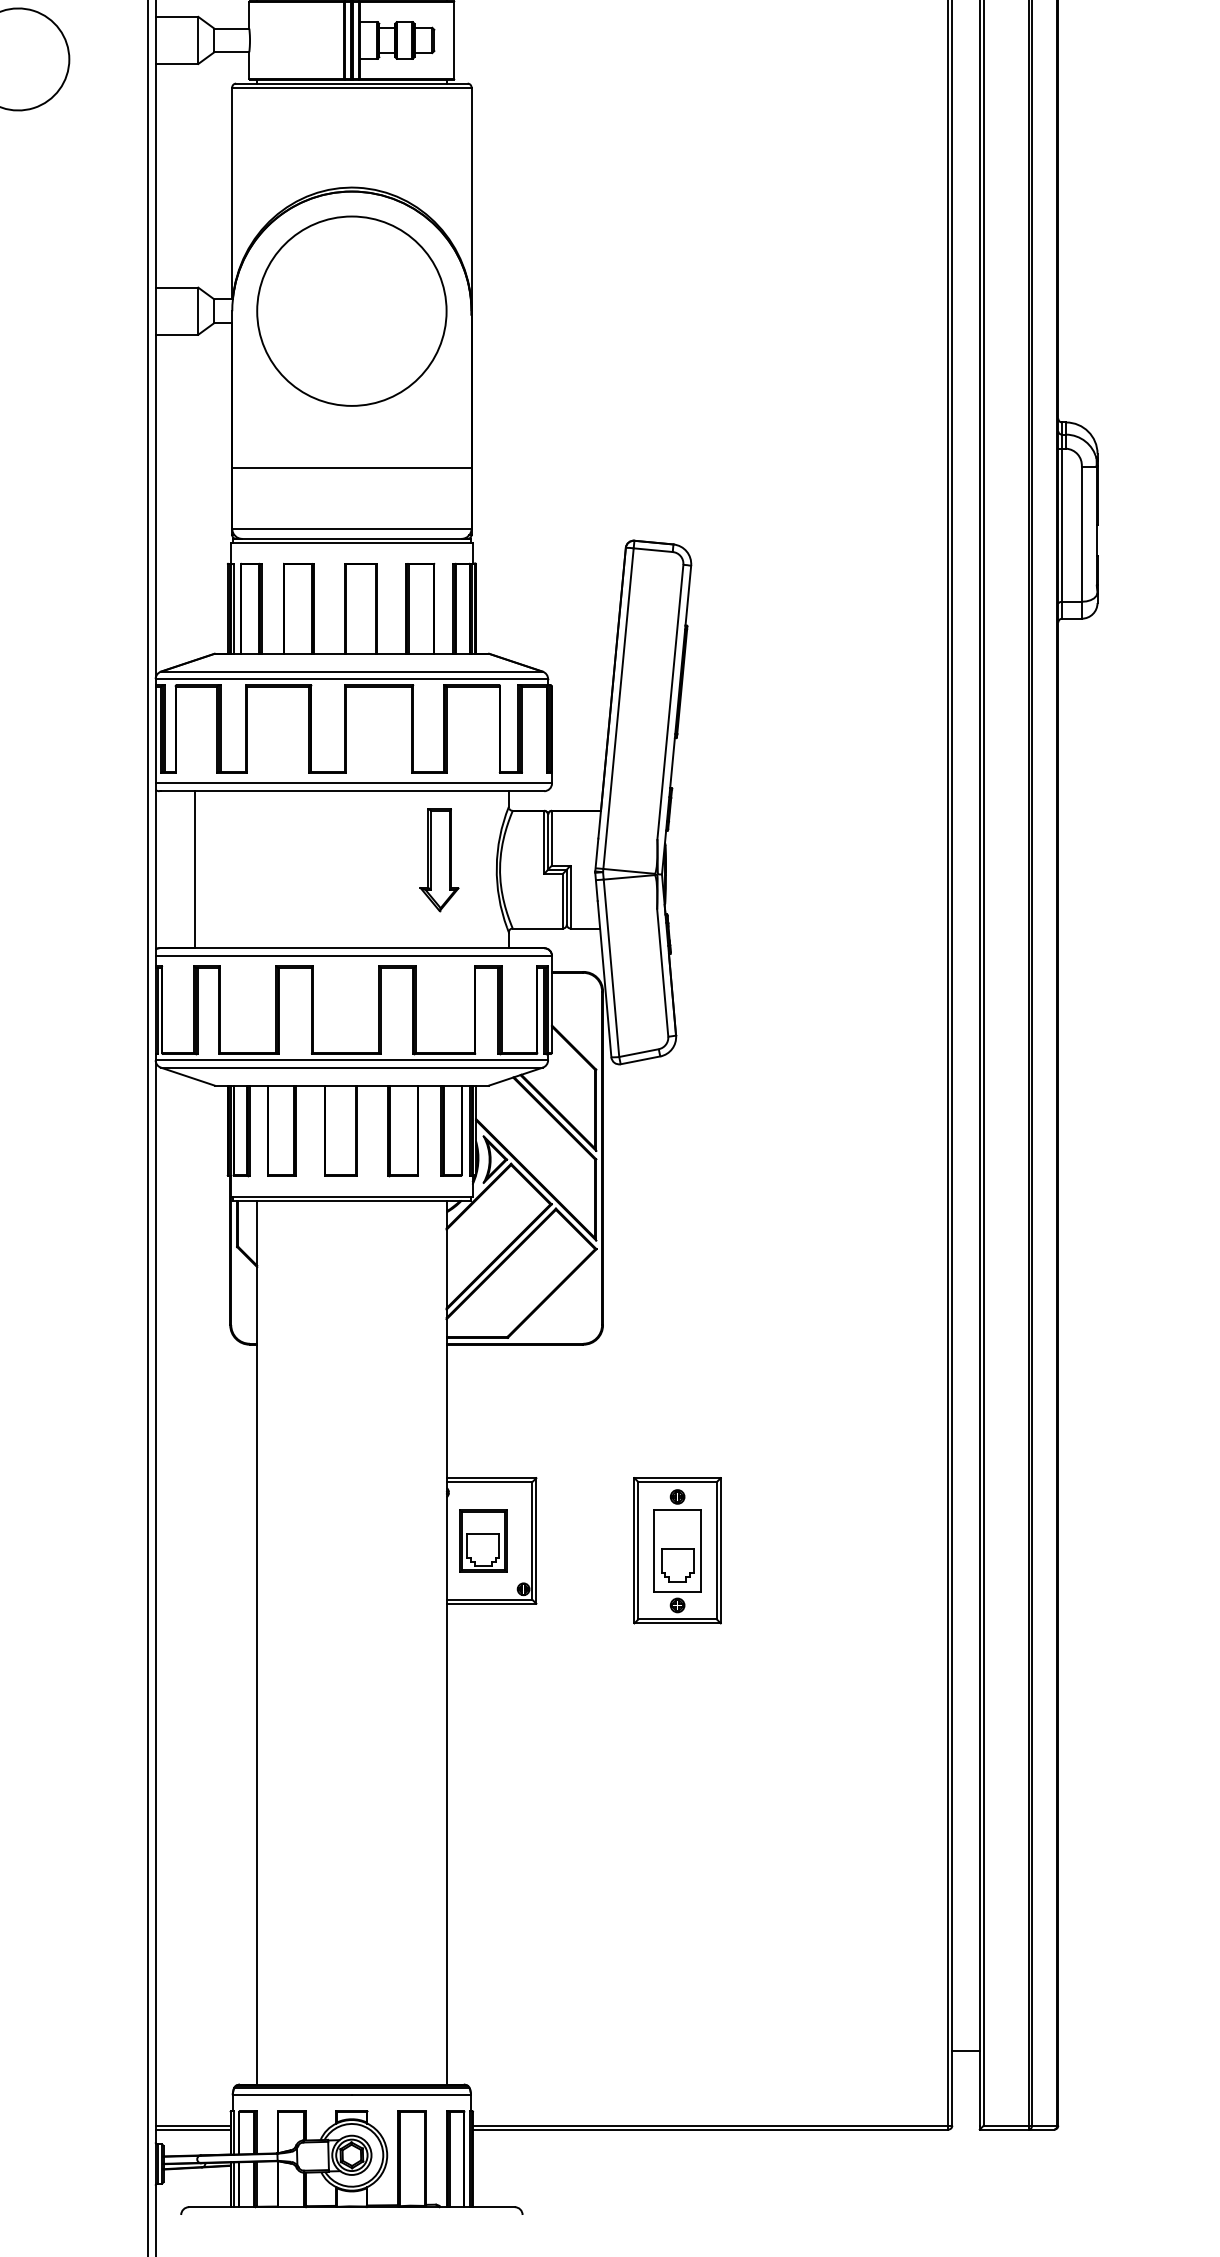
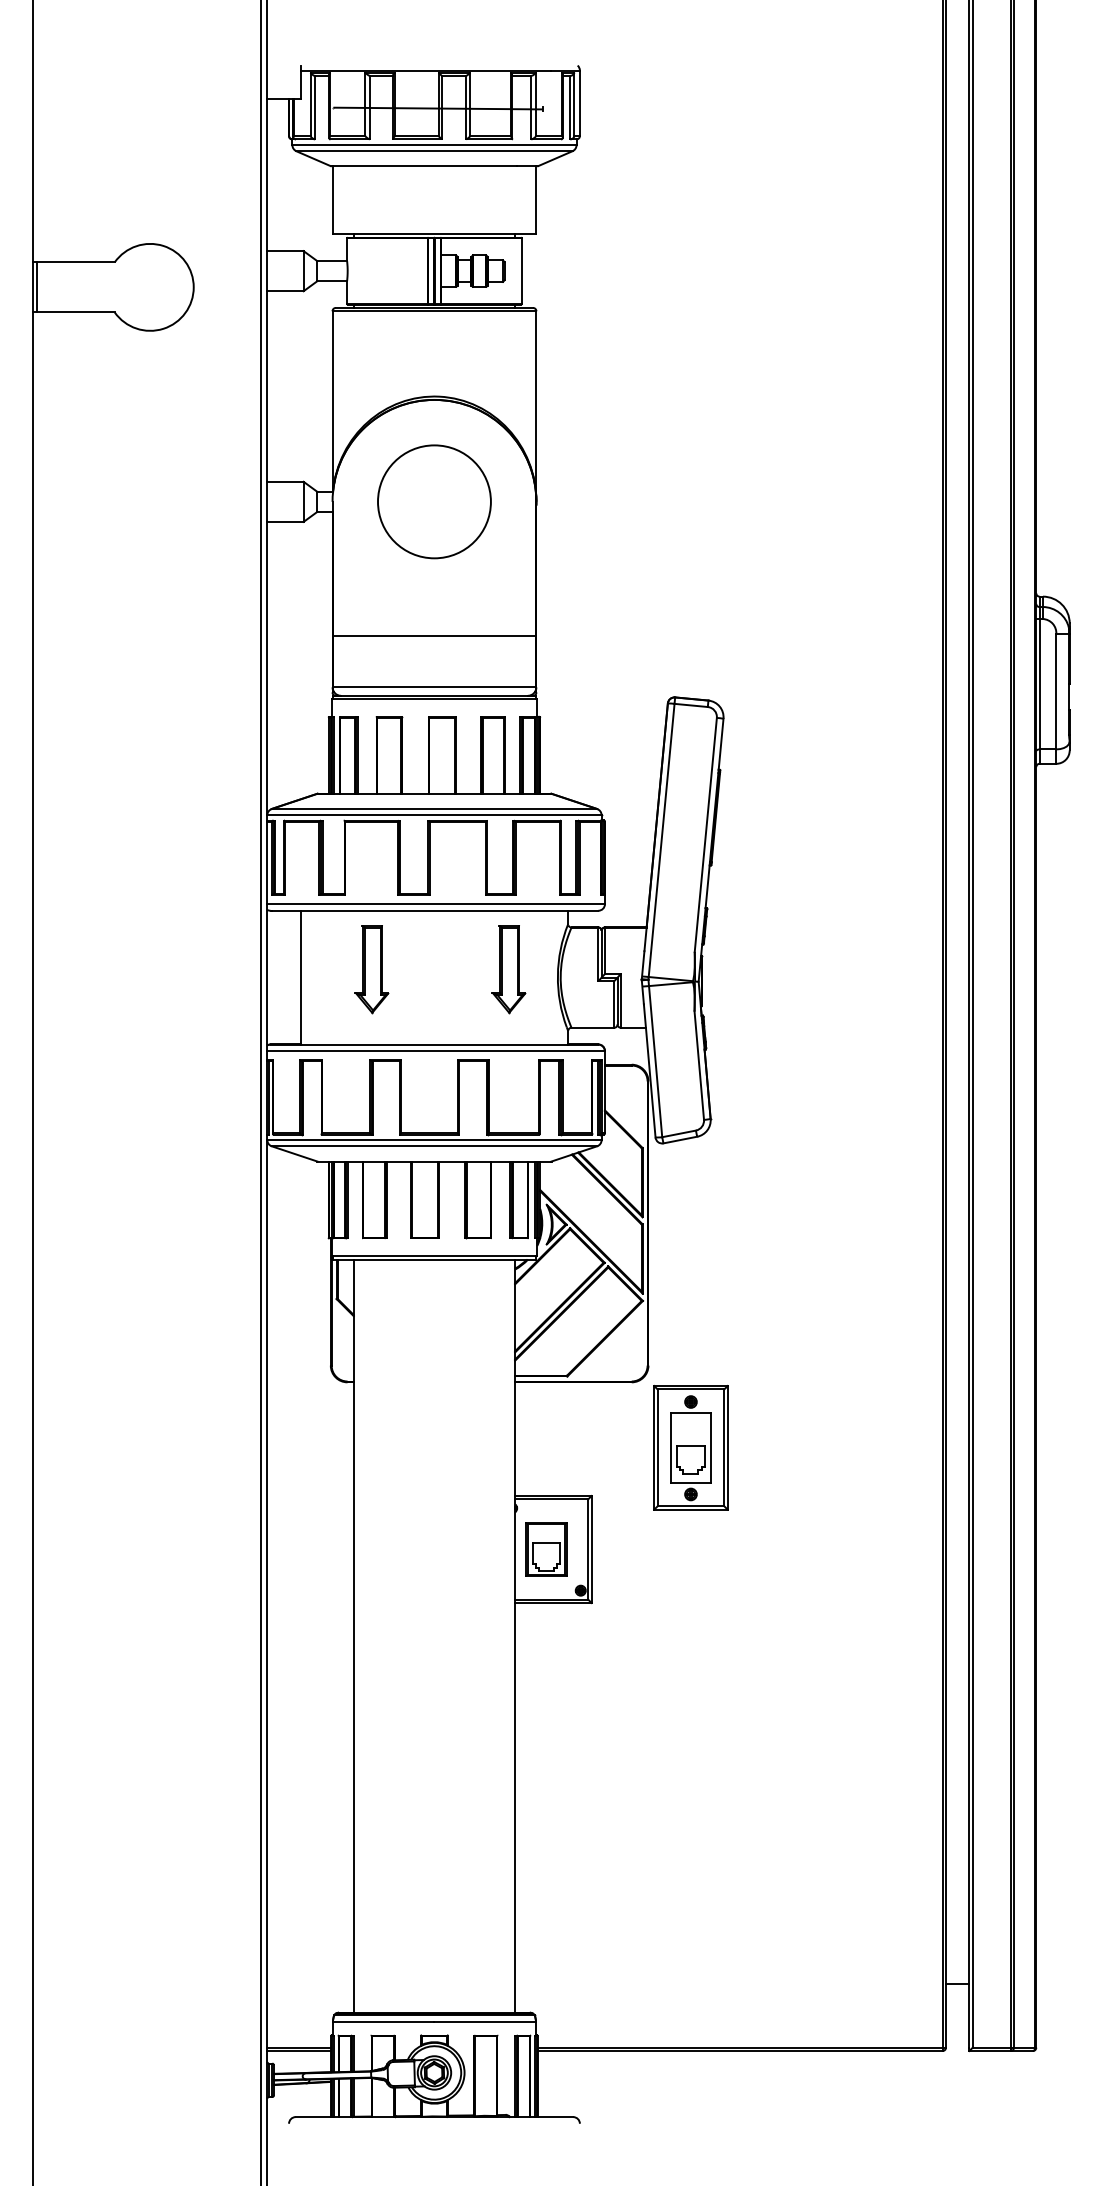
circle: (351, 310) -> (434, 501), size x0.7
part: (277, 860) -> (371, 969), added
part: (677, 1550) -> (690, 1447), moved

